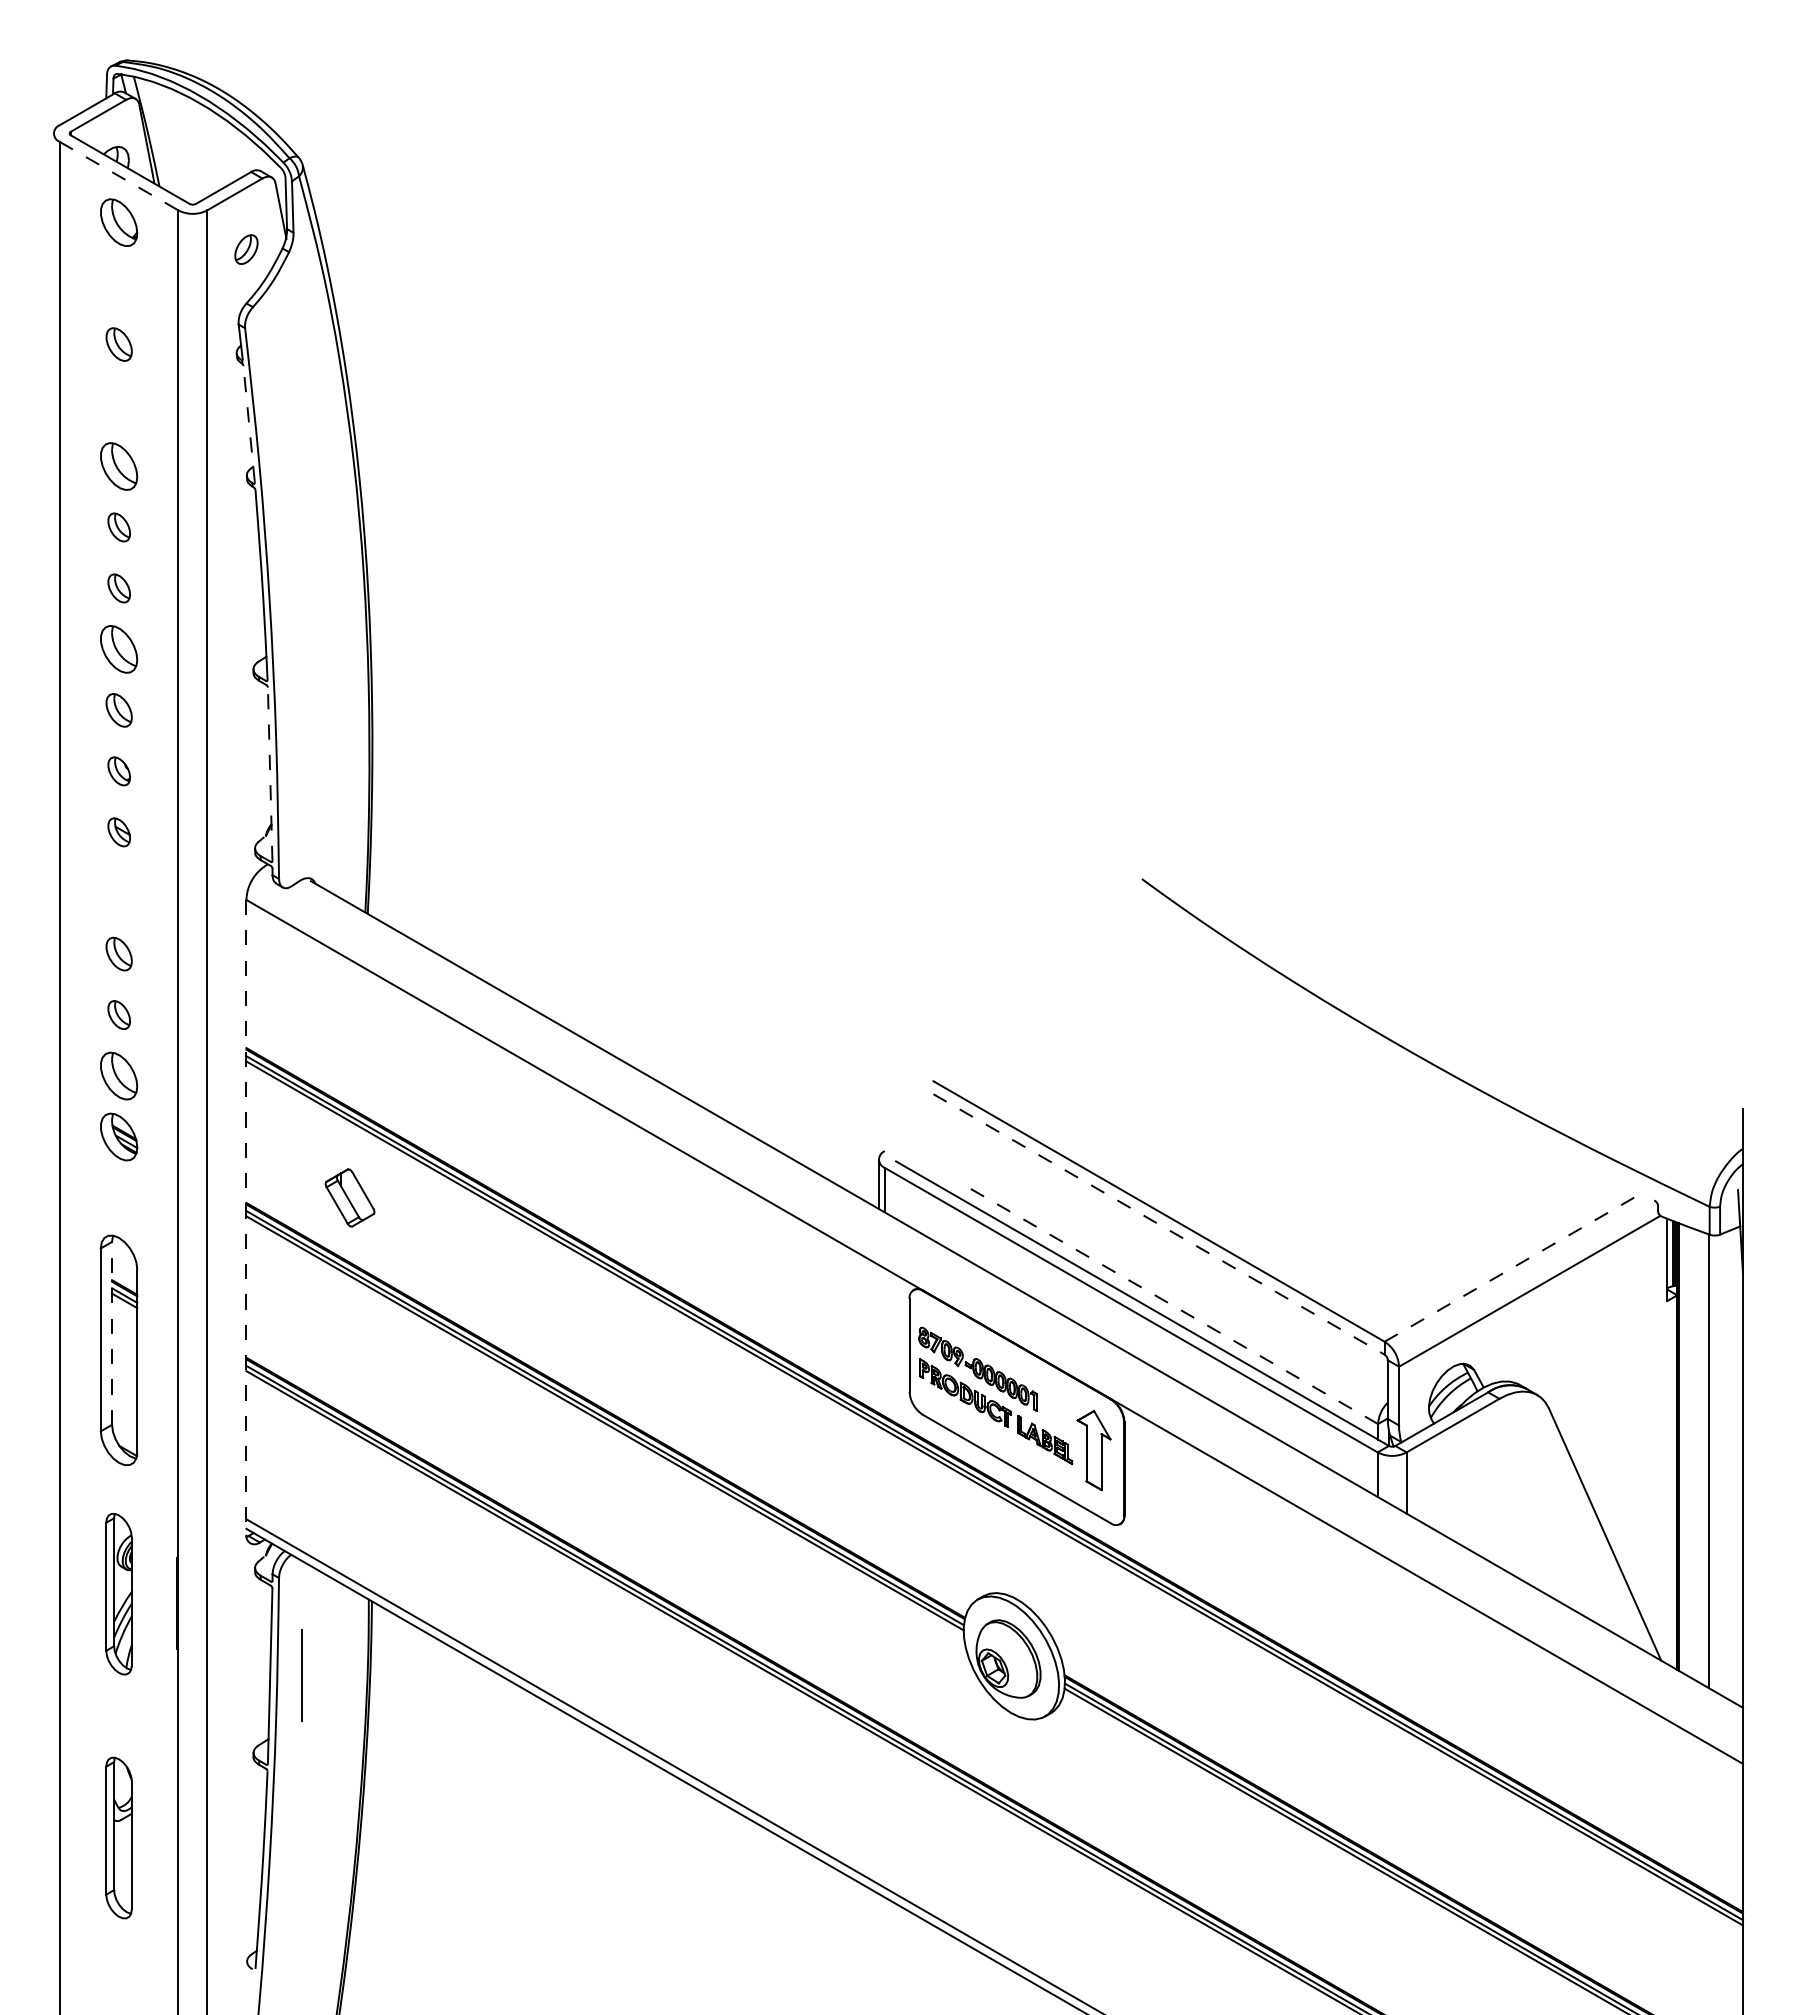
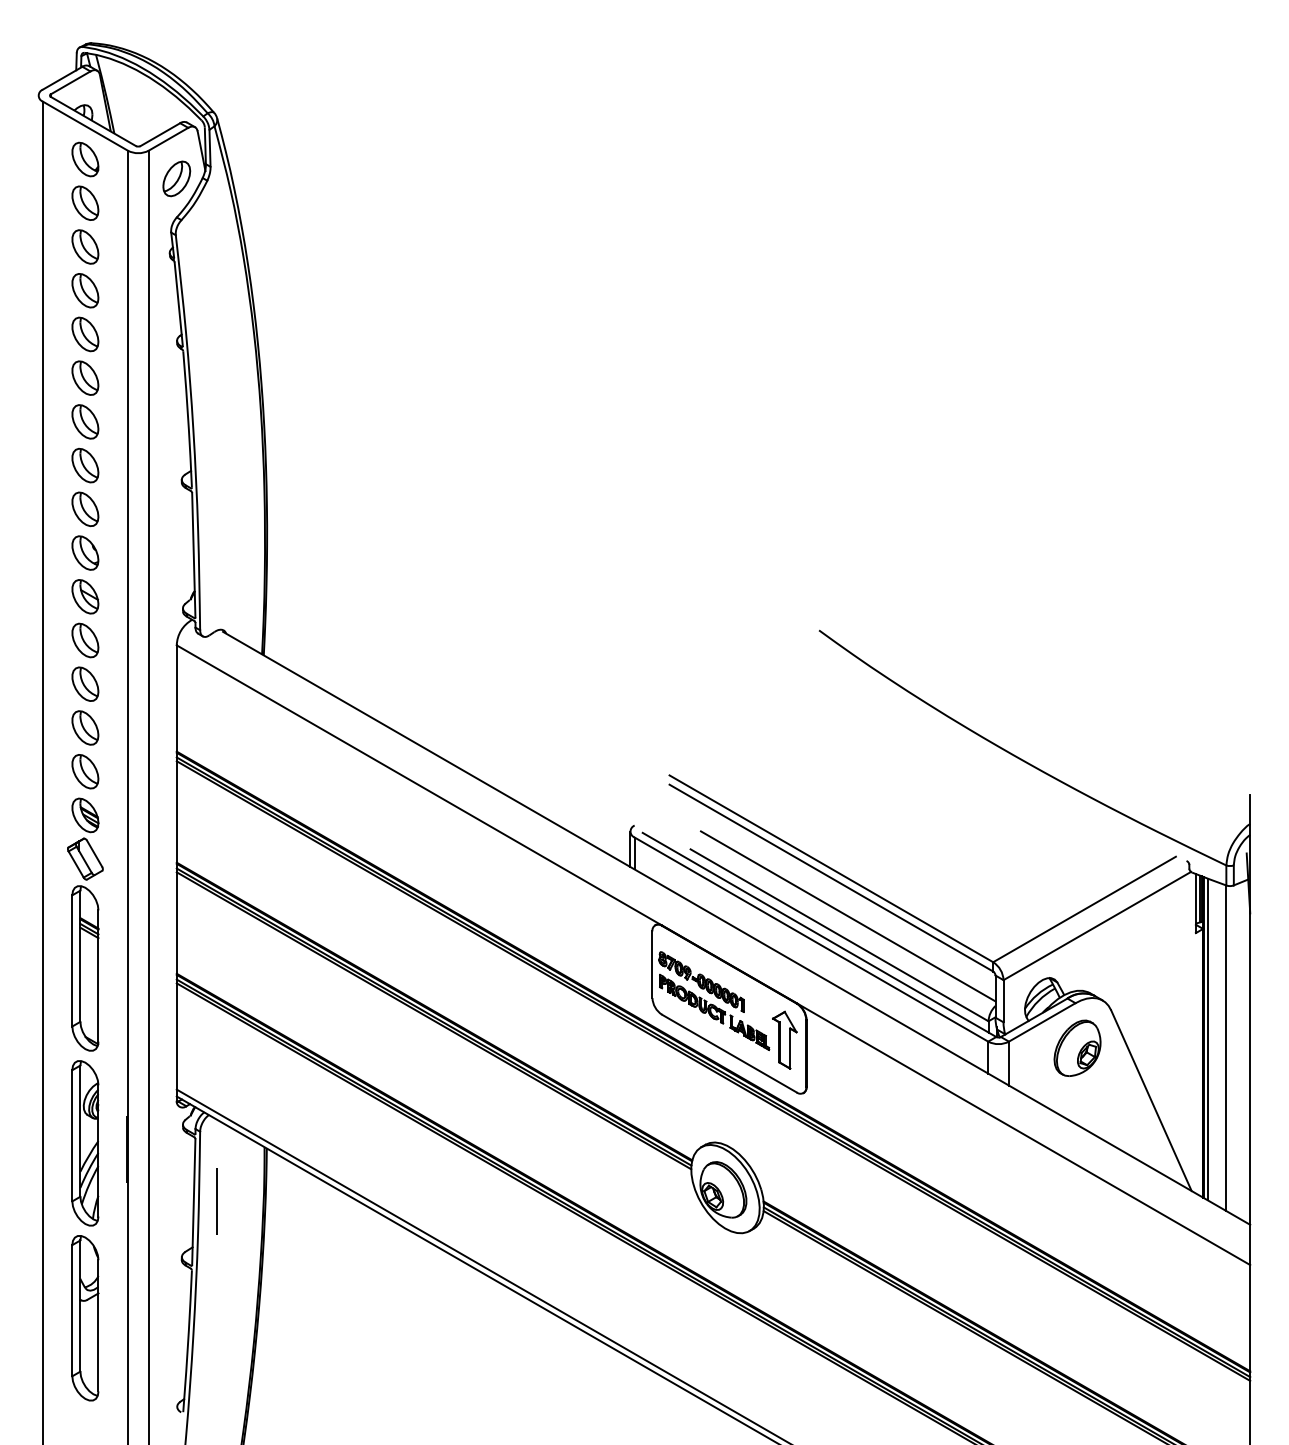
line: (119, 176) -> (85, 126), dashed -> solid
part: (246, 249) -> (176, 178), size x1.67
part: (119, 283) -> (85, 203), added
part: (119, 344) -> (85, 246), size x1.43
part: (119, 405) -> (85, 290), added
line: (249, 424) -> (178, 304), dashed -> solid
part: (119, 527) -> (85, 378), size x1.67
part: (119, 588) -> (85, 421), size x1.67
part: (119, 710) -> (85, 509), size x1.43
part: (119, 771) -> (85, 553), size x1.67
line: (270, 774) -> (194, 555), dashed -> solid
part: (119, 832) -> (85, 596), size x1.67
part: (119, 892) -> (85, 640), added
part: (119, 953) -> (85, 683), size x1.43
part: (119, 1014) -> (85, 727), size x1.67
part: (349, 1197) -> (85, 858), moved
line: (246, 1217) -> (176, 873), dashed -> solid
line: (1159, 1224) -> (831, 878), dashed -> solid
line: (1512, 1267) -> (1084, 908), dashed -> solid
line: (1182, 1277) -> (848, 916), added
line: (1170, 1304) -> (839, 935), dashed -> solid
line: (112, 1332) -> (80, 955), dashed -> solid
line: (1683, 1449) -> (1207, 1039), added
part: (1502, 1461) -> (1077, 1048), added
part: (118, 1593) -> (85, 1142), size x1.43
part: (118, 1837) -> (85, 1317), size x1.43

